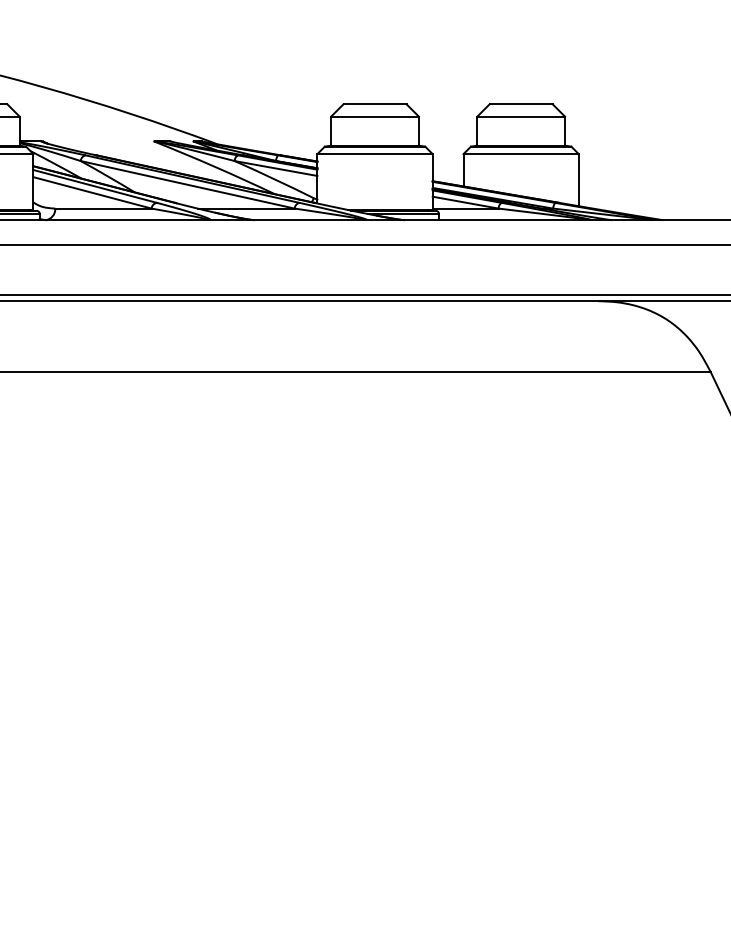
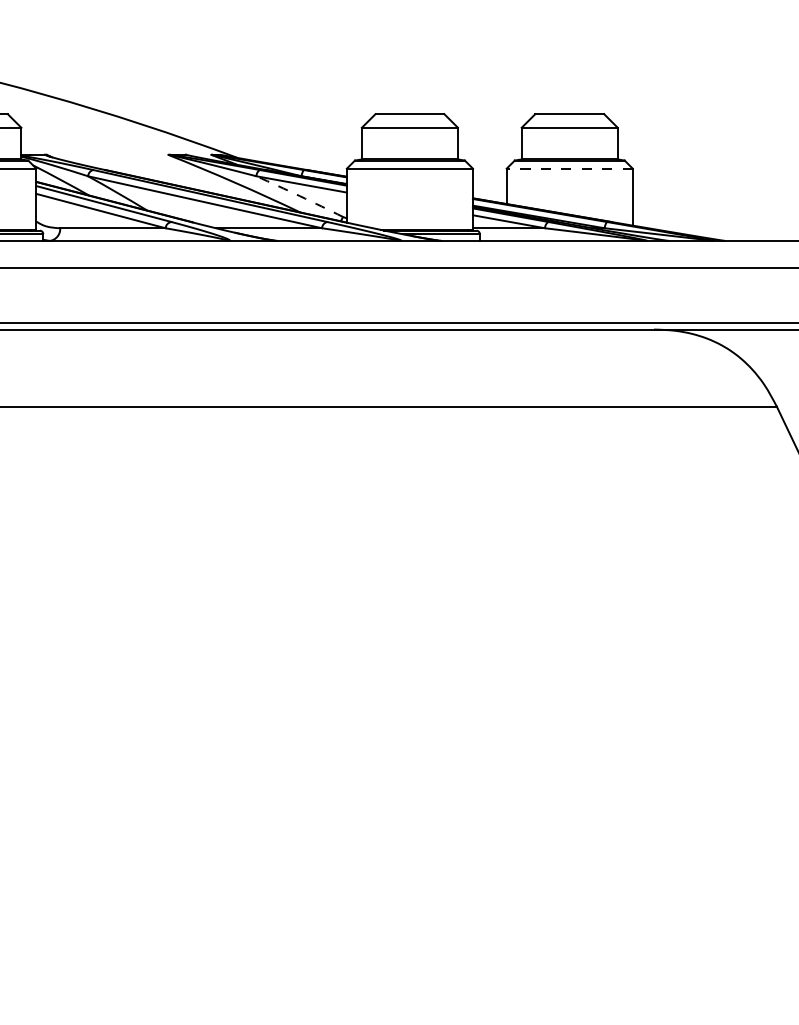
line: (520, 153) -> (569, 168), solid -> dashed
arc: (274, 179) -> (299, 196), solid -> dashed

